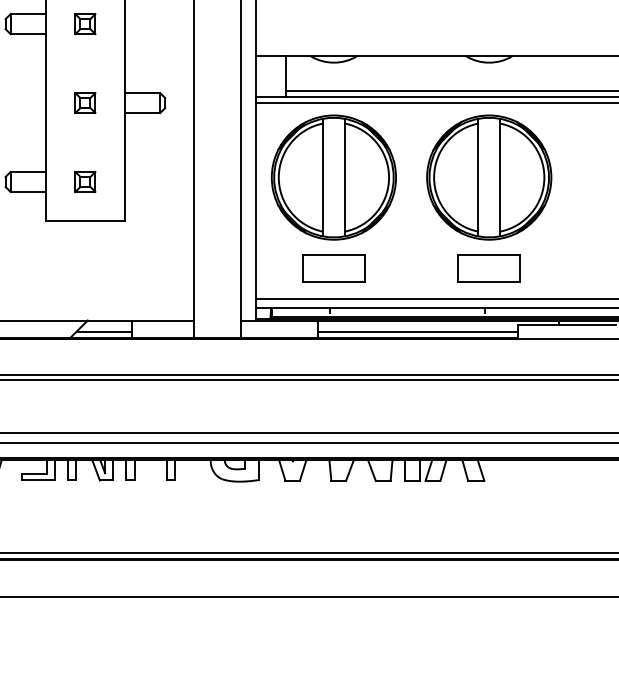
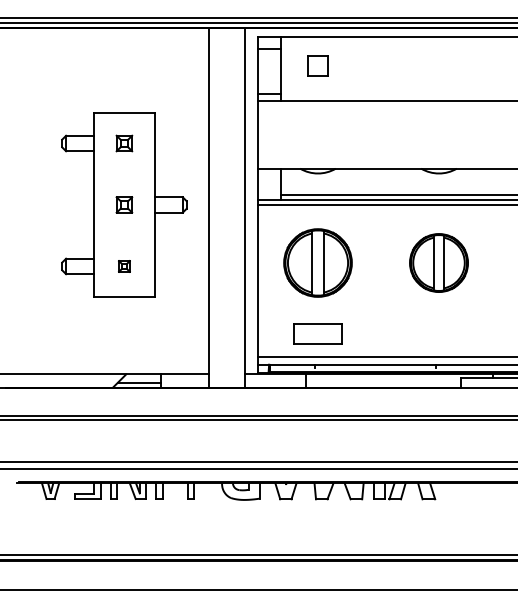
part: (333, 176) -> (317, 262), size x0.7
part: (488, 176) -> (438, 262), size x0.6
part: (85, 182) -> (124, 266), size x0.7
part: (488, 268) -> (438, 333), removed
line: (417, 332) -> (383, 383), removed

